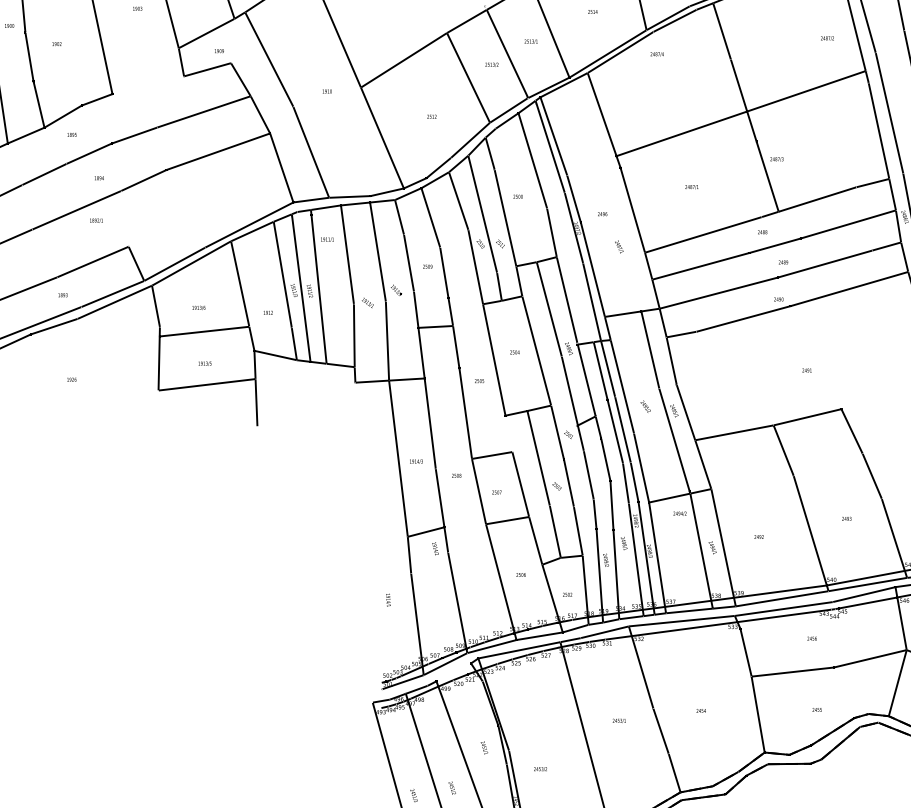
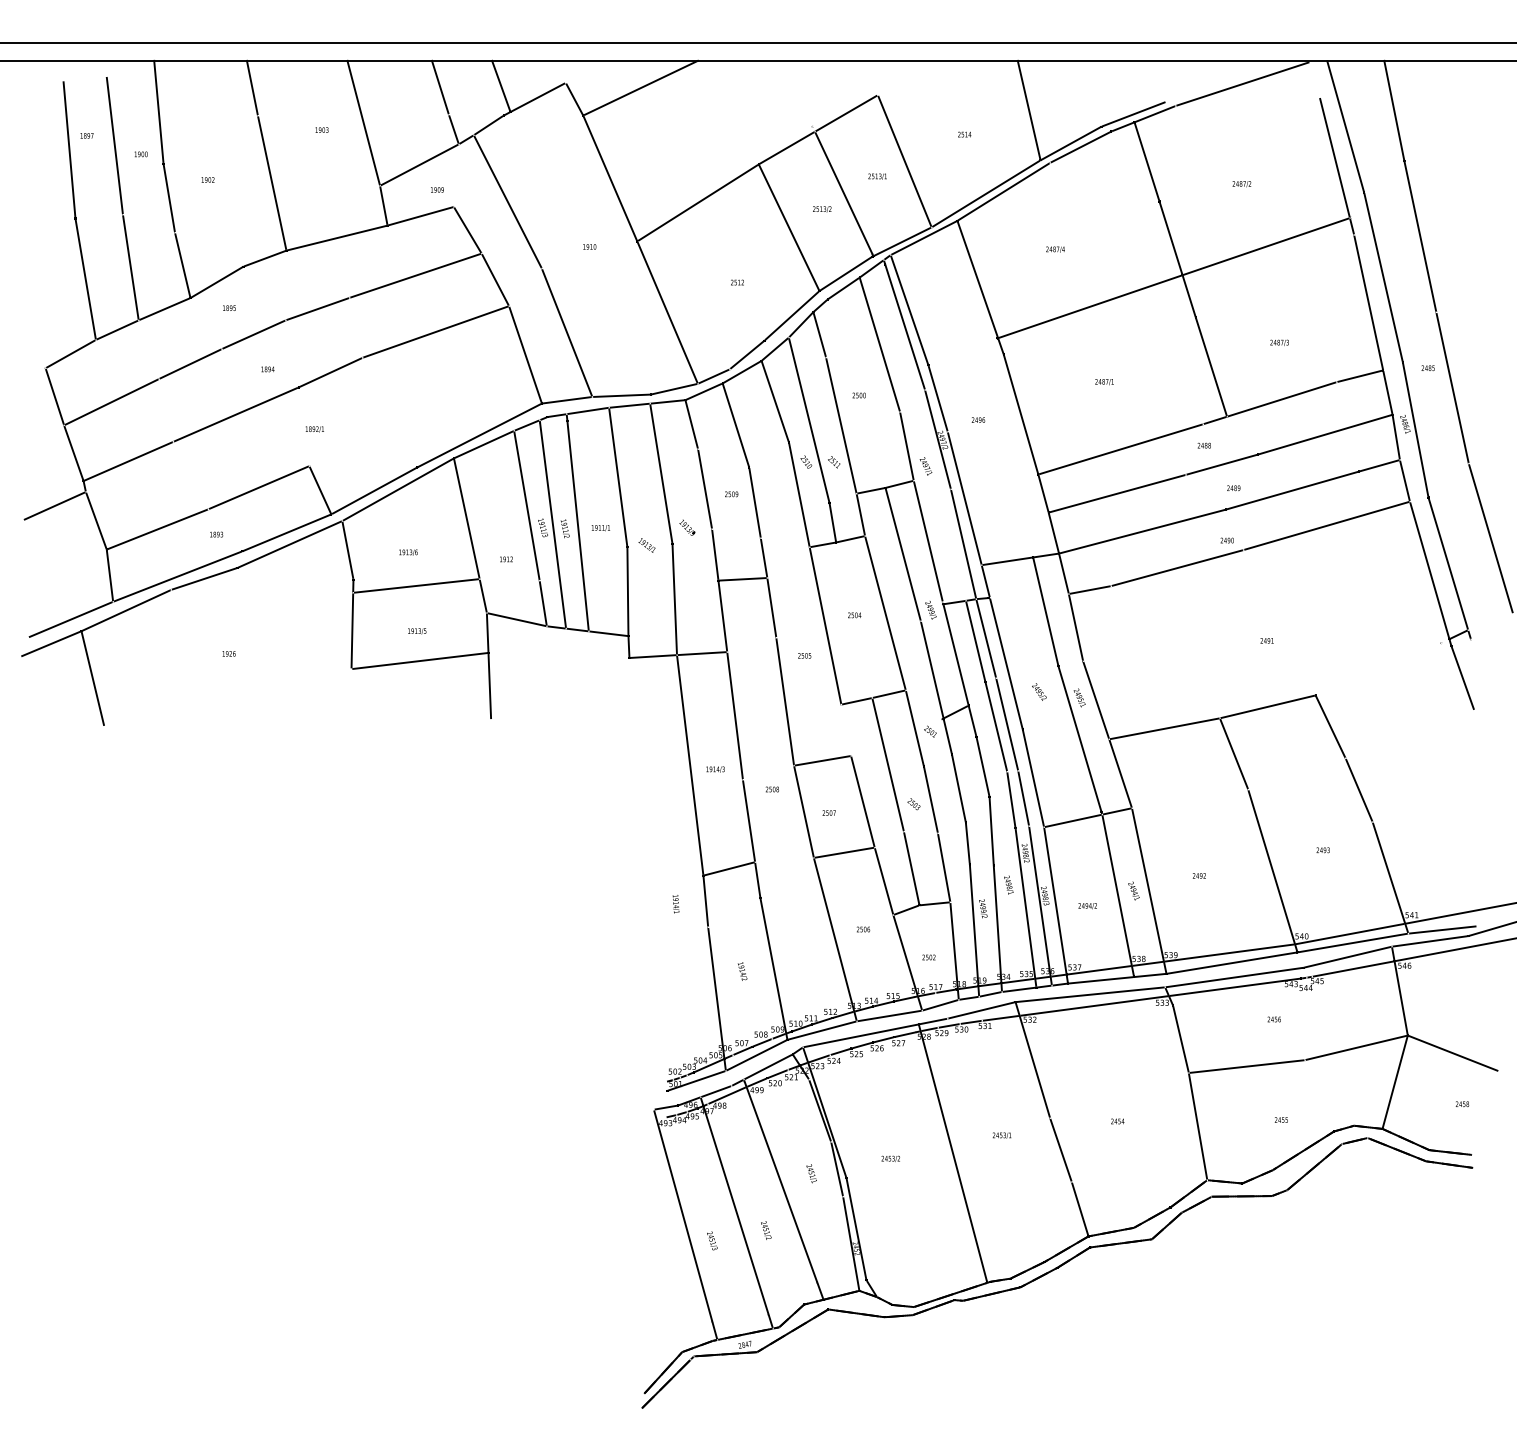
text: (827, 38) -> (1241, 184), moved
text: (657, 54) -> (1055, 249), moved
line: (147, 85) -> (336, 238), added
text: (776, 159) -> (1279, 342), moved
text: (96, 220) -> (314, 429), moved
text: (327, 239) -> (600, 528), moved
text: (618, 247) -> (925, 466), moved
text: (679, 514) -> (1087, 906), moved
text: (435, 548) -> (742, 971), moved
text: (388, 600) -> (675, 904), moved
line: (453, 672) -> (768, 1066), added
text: (540, 769) -> (890, 1158), moved

